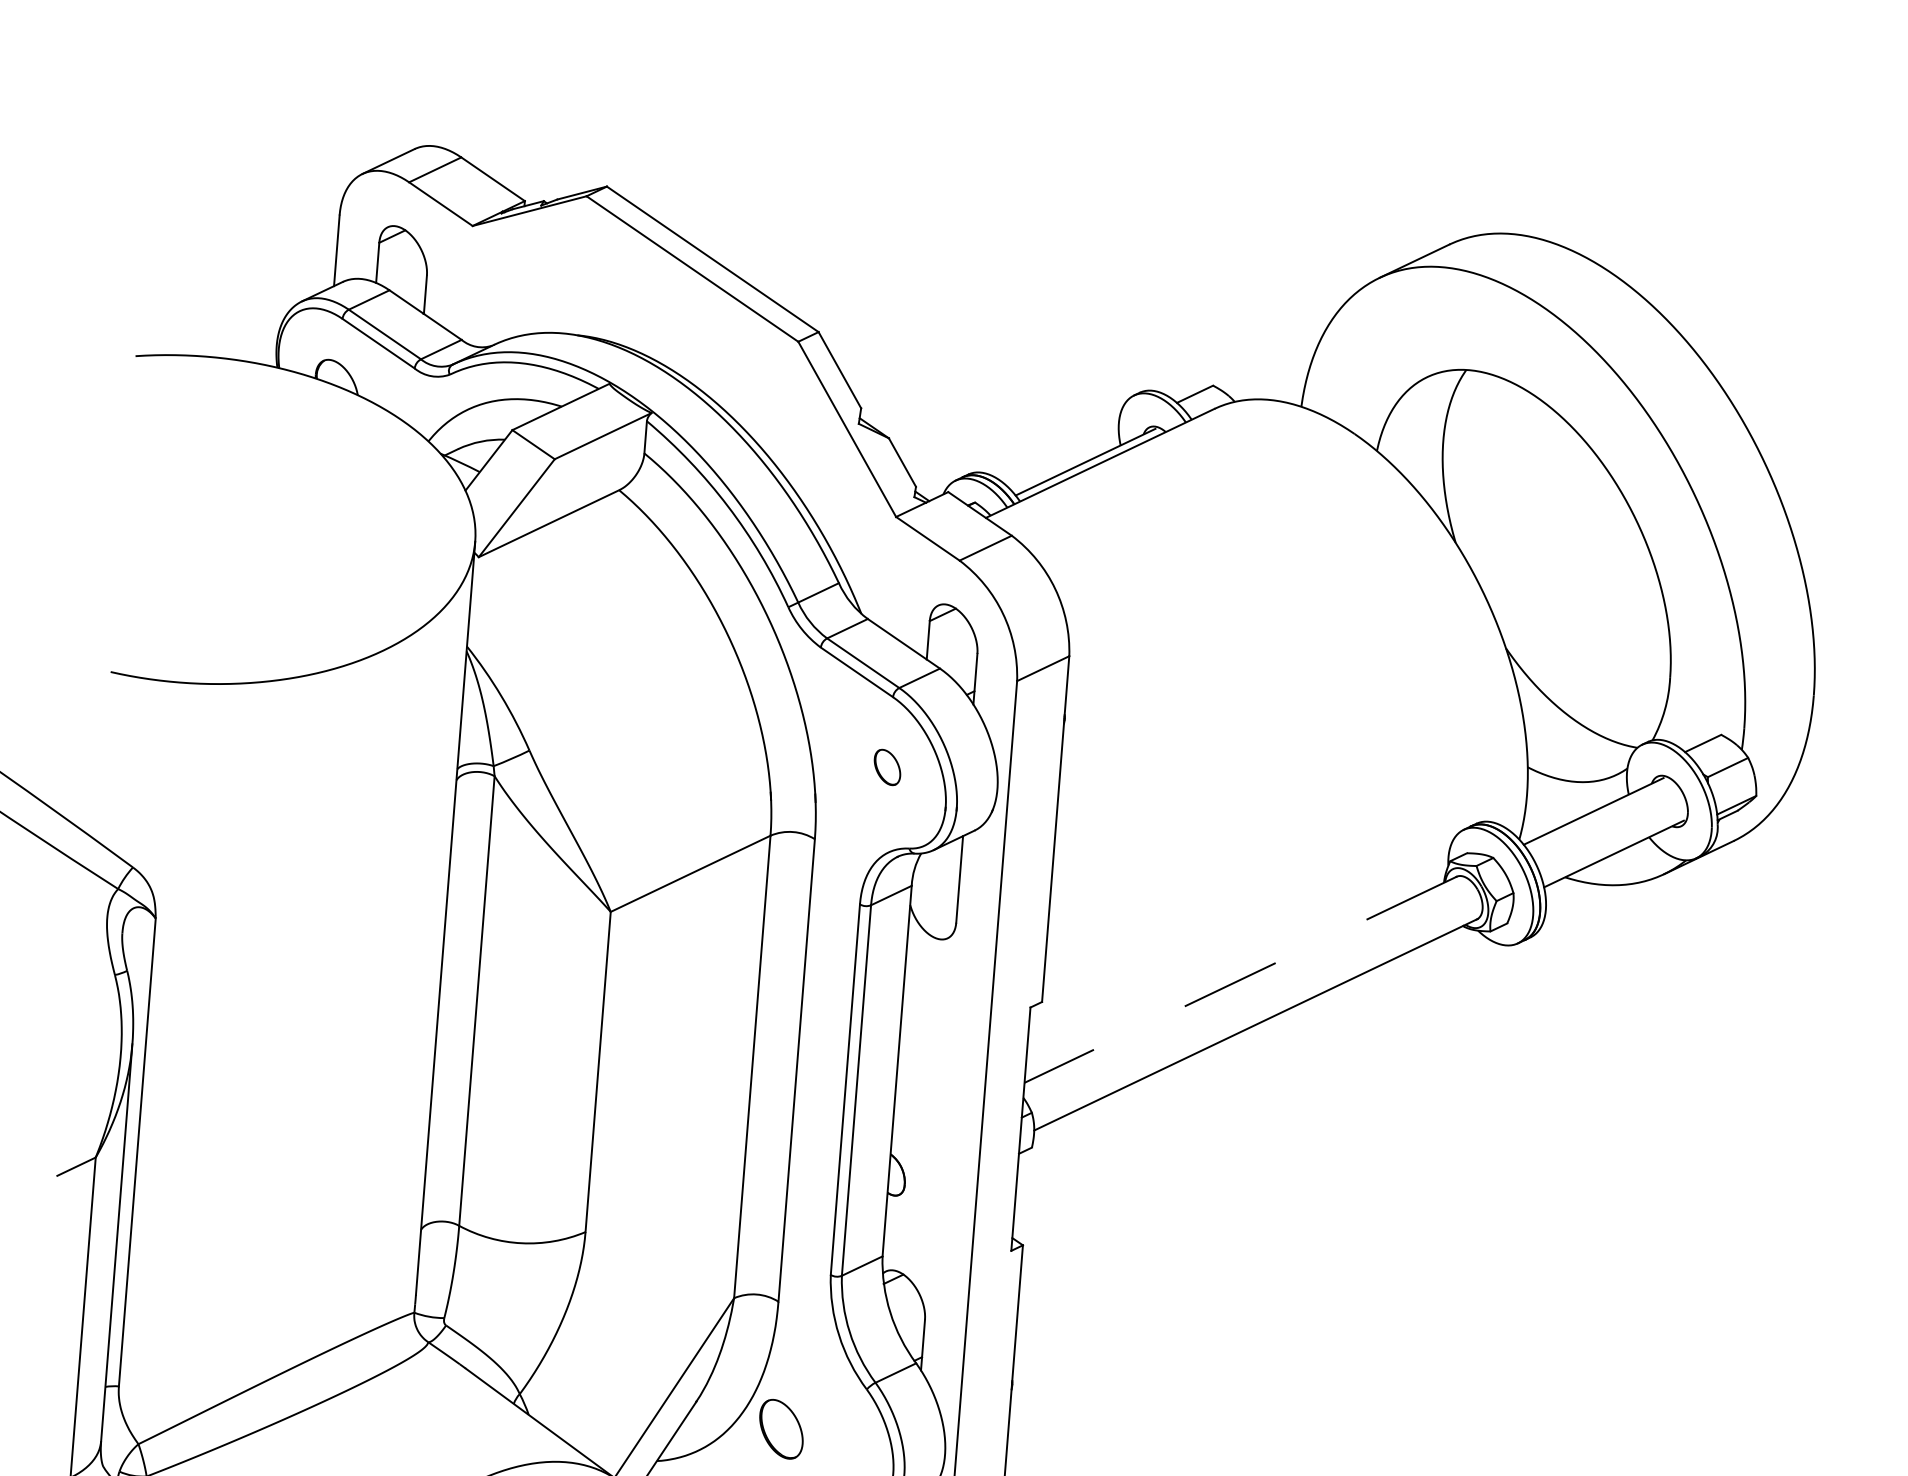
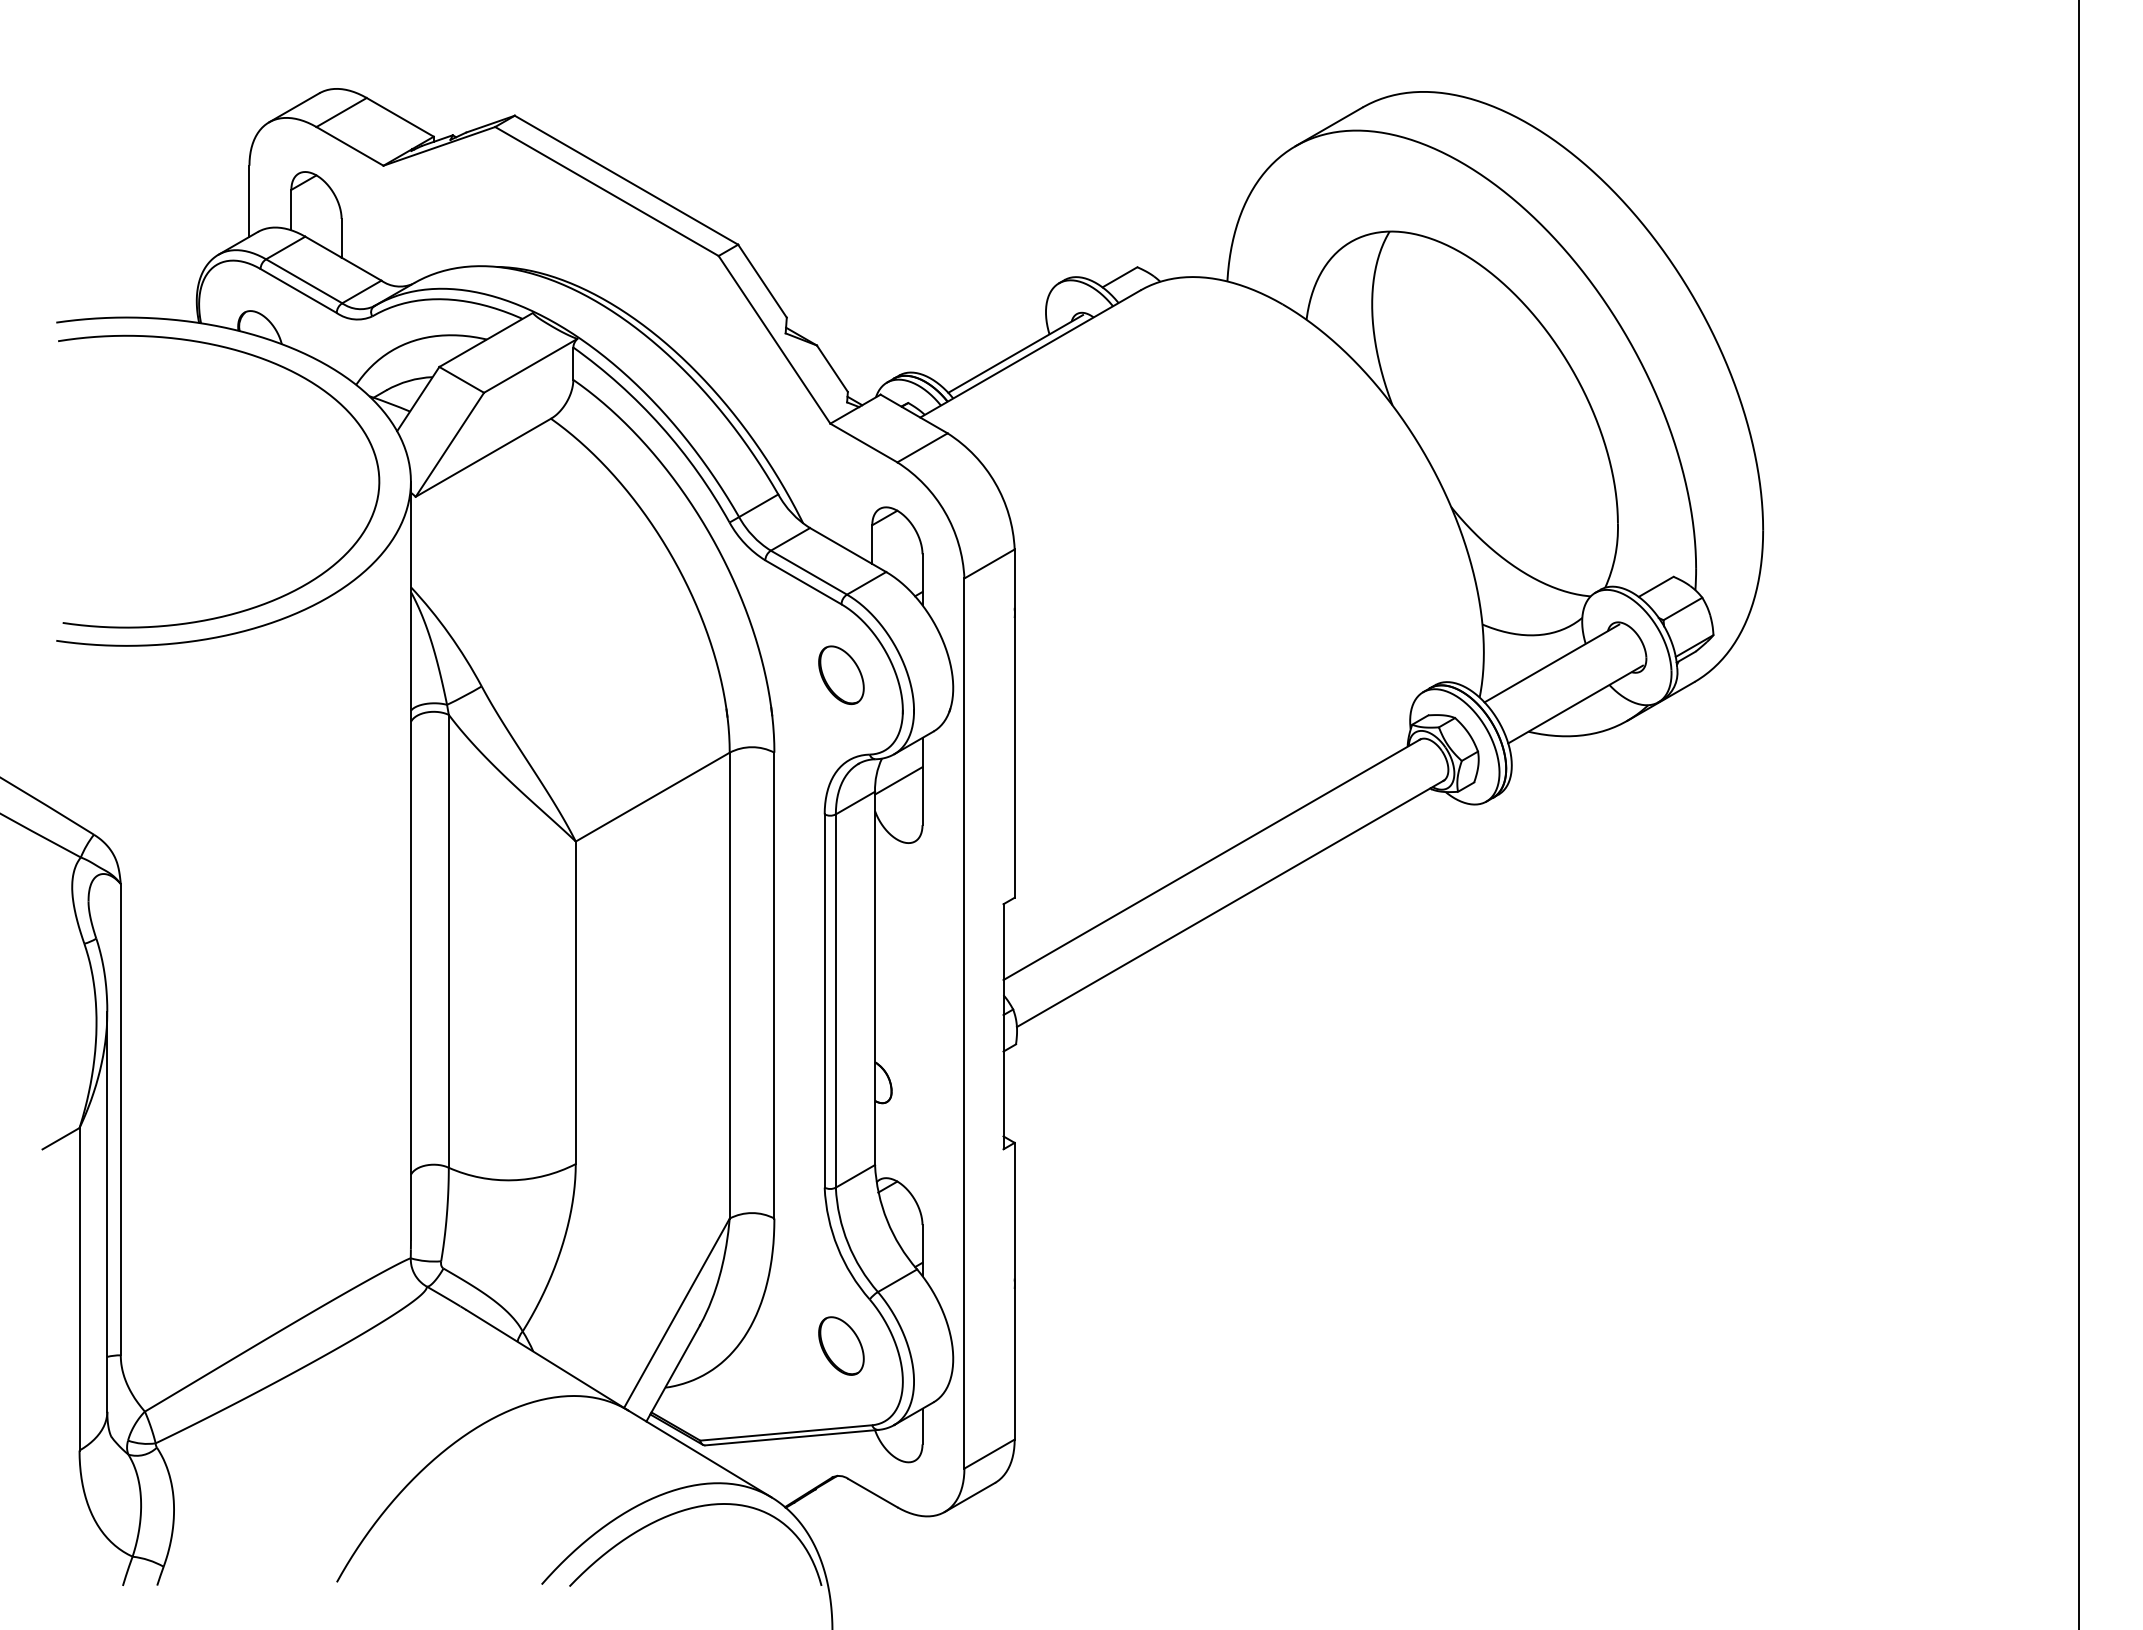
curve: (341, 411) -> (266, 361), added
part: (887, 766) -> (841, 674), size x1.67
line: (935, 876) -> (898, 780), added
line: (1241, 979) -> (1212, 859), dashed -> solid
part: (781, 1428) -> (841, 1345), moved

